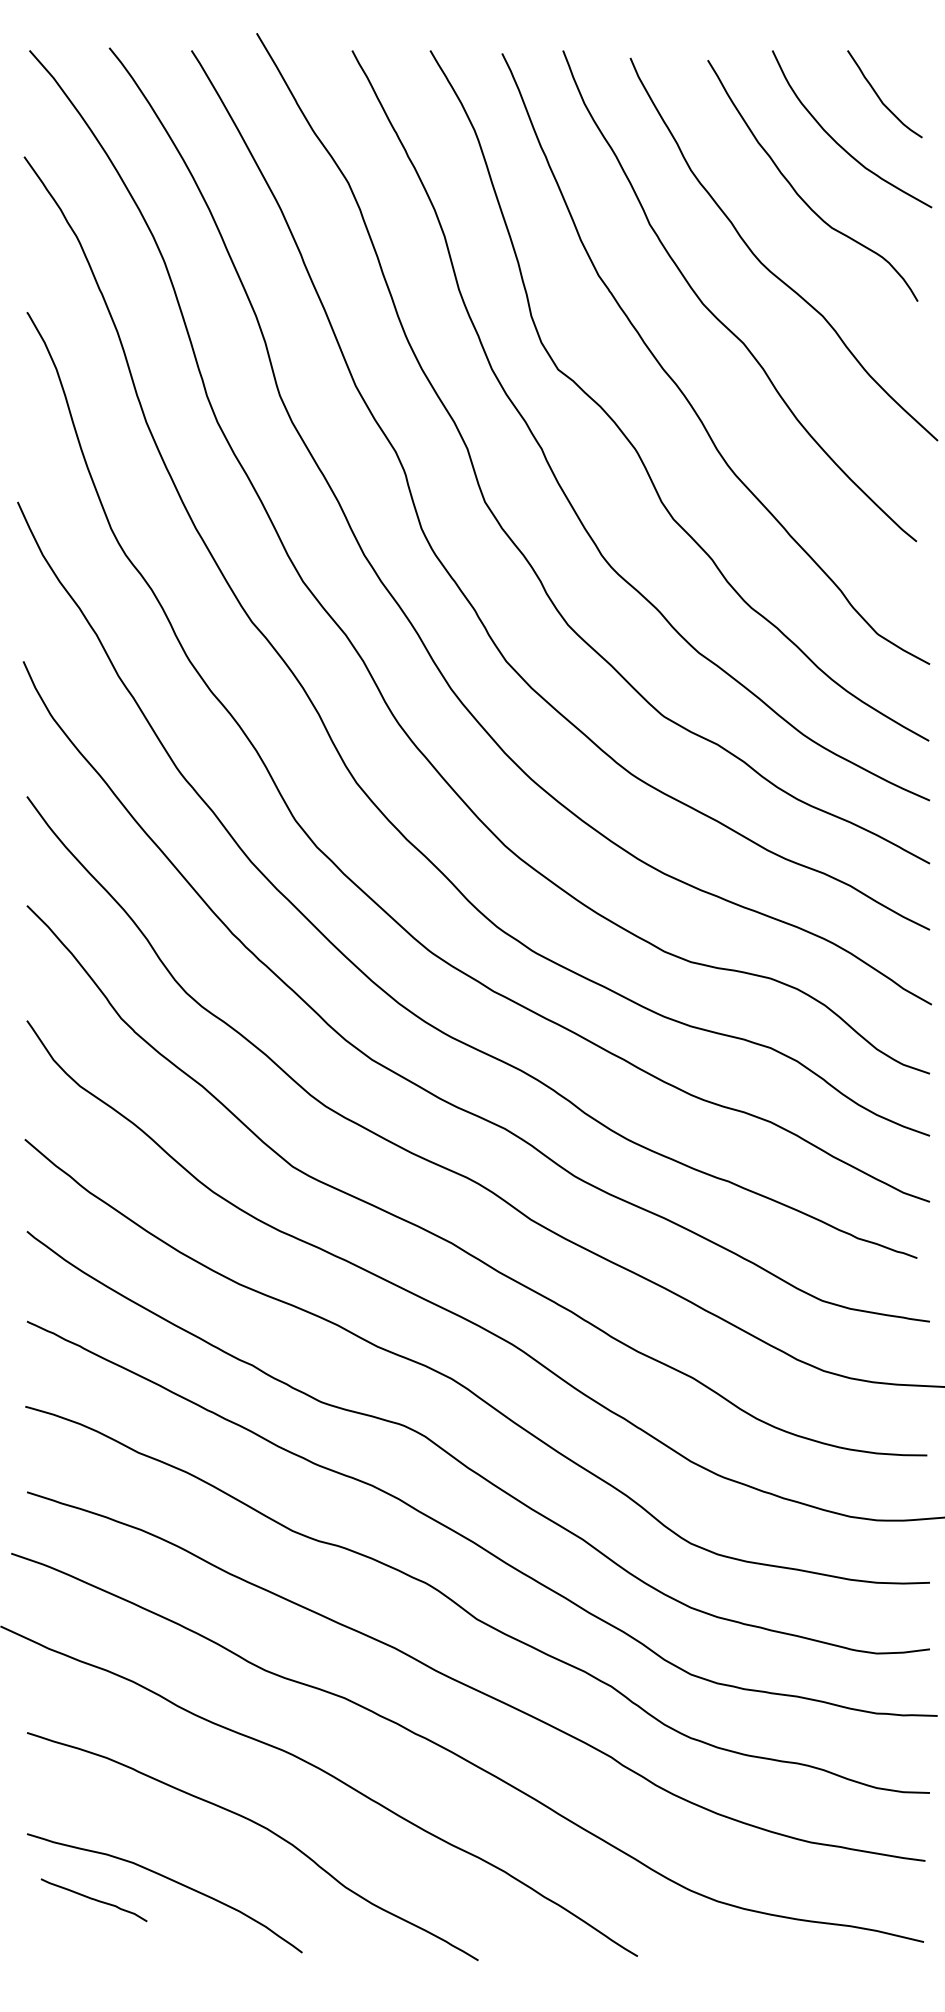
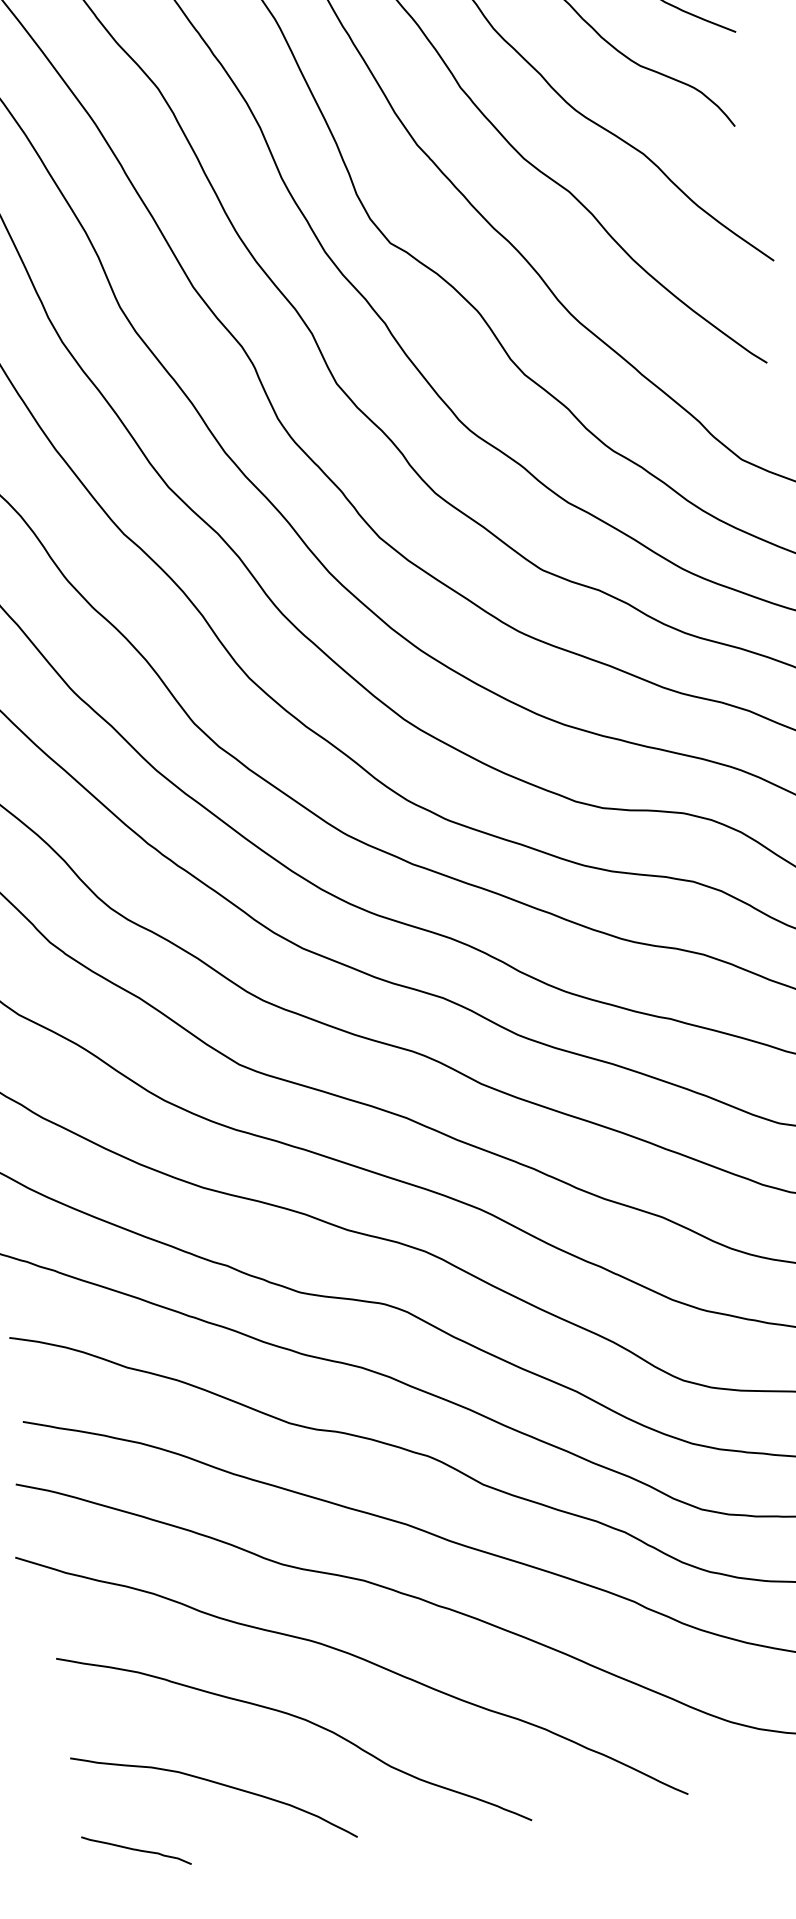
curve: (93, 1900) -> (135, 1850), moved

